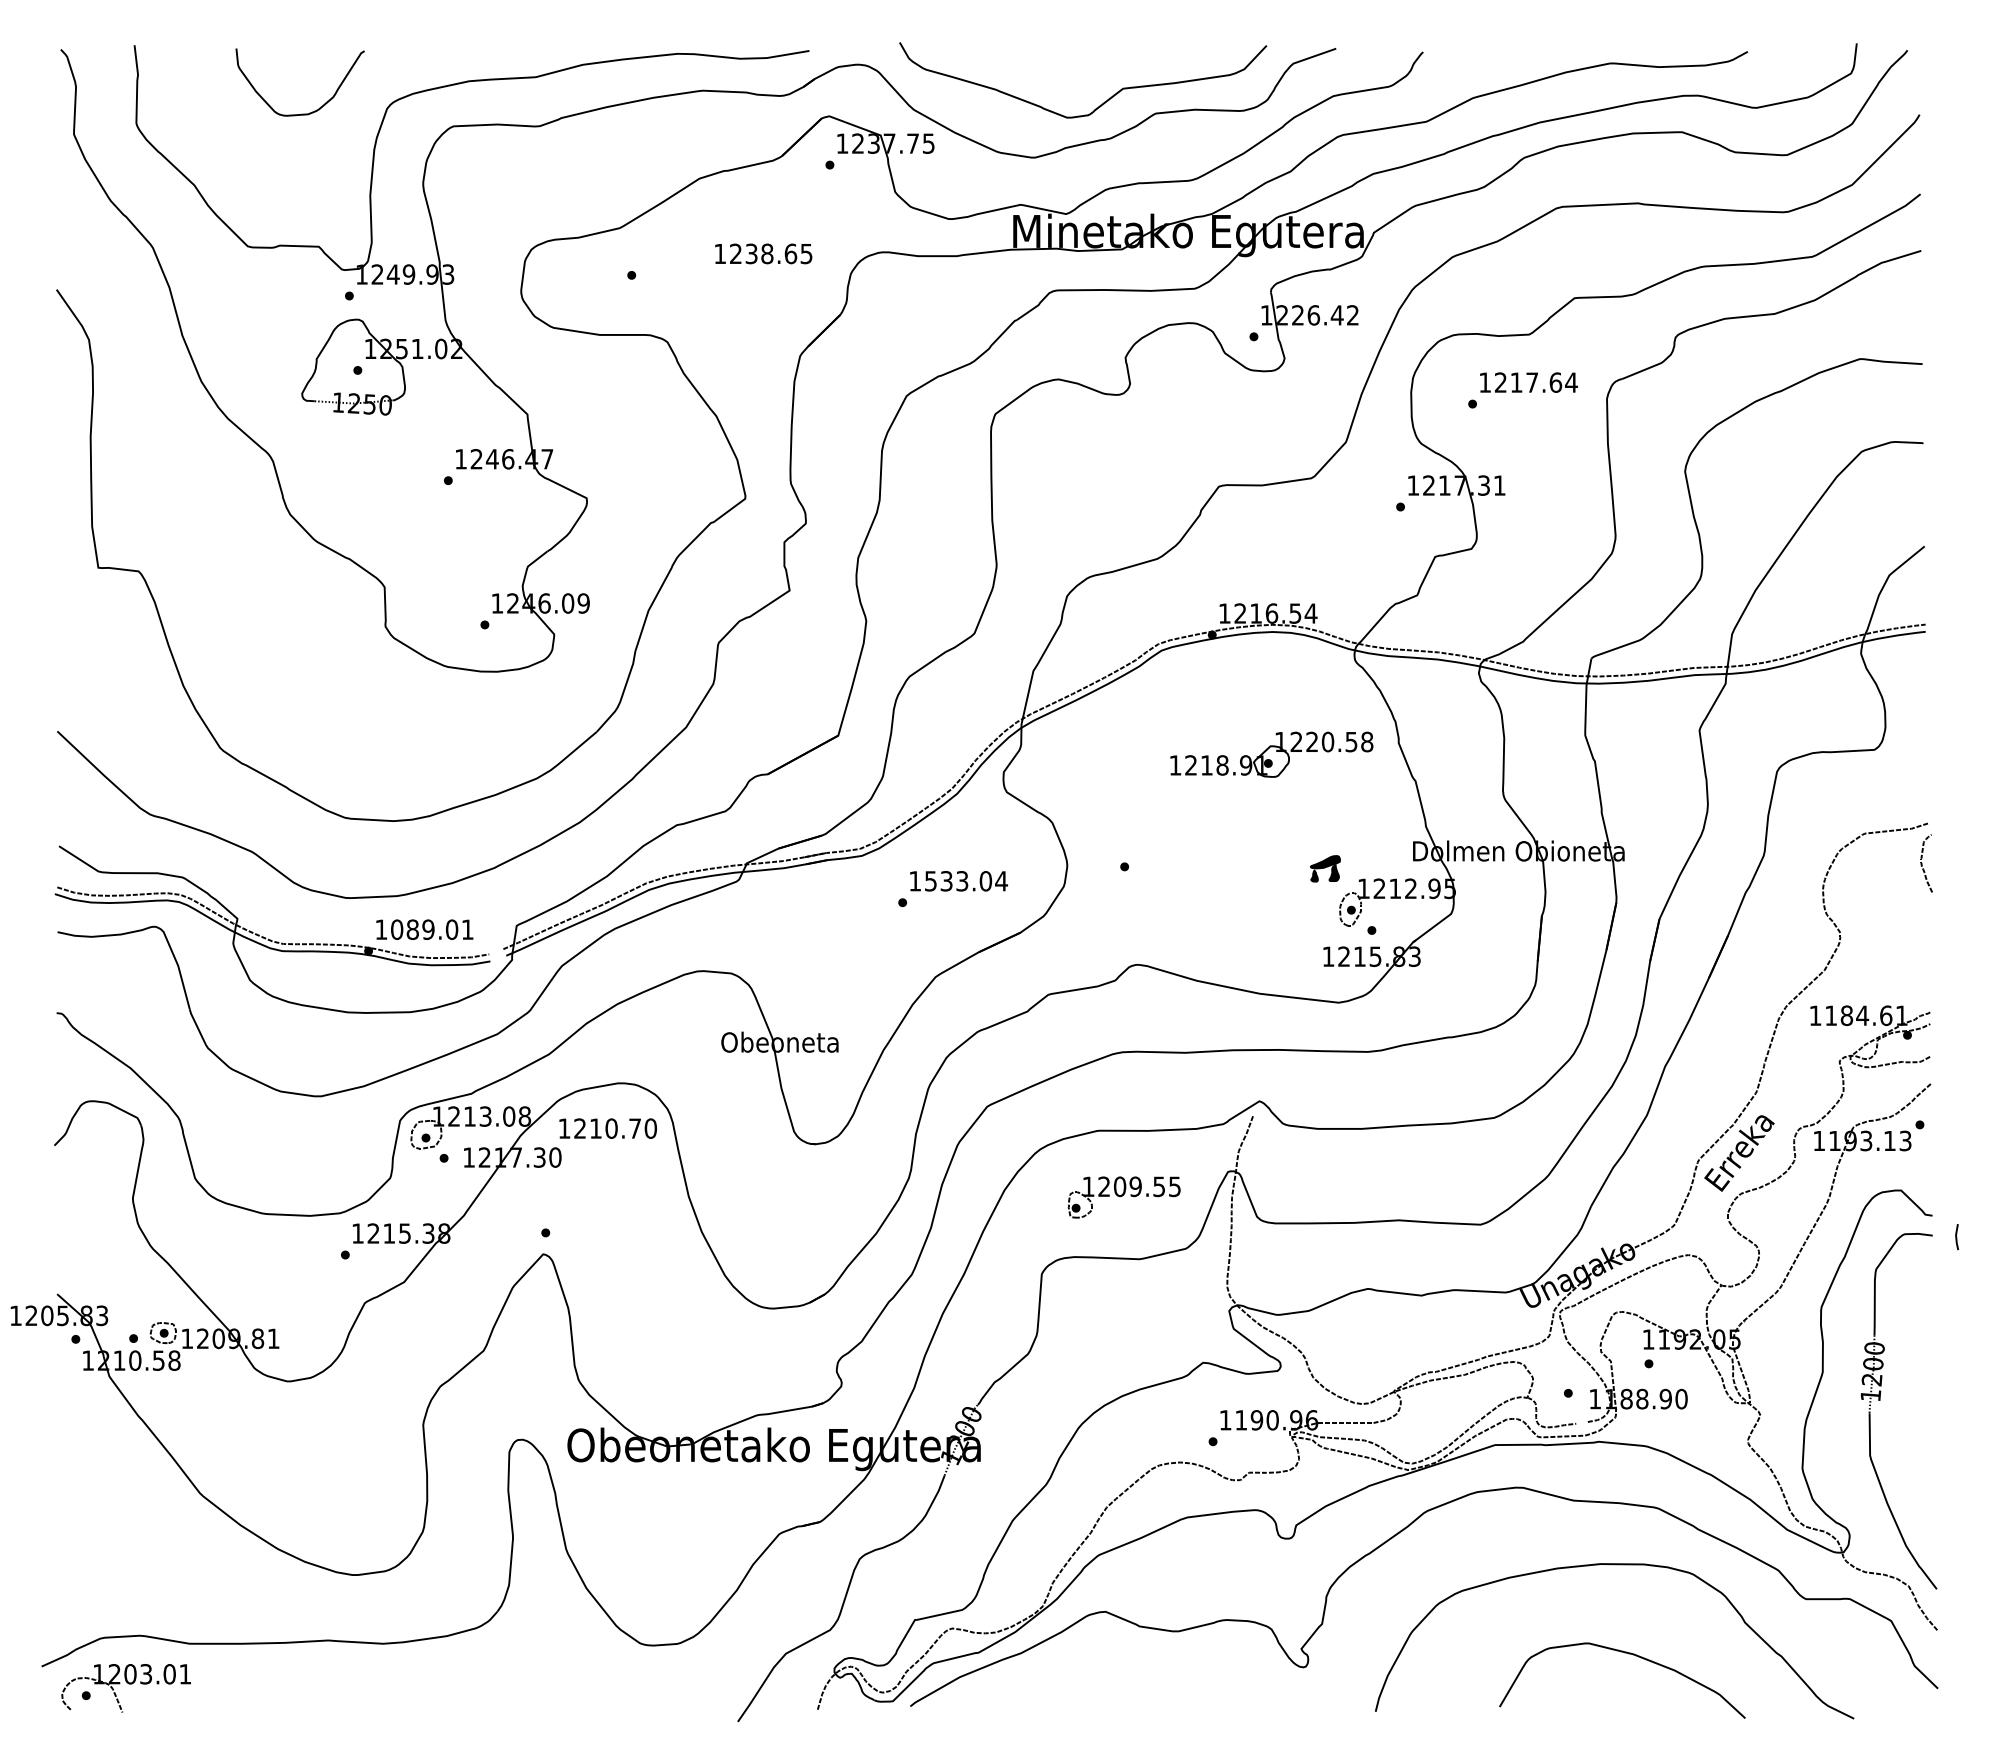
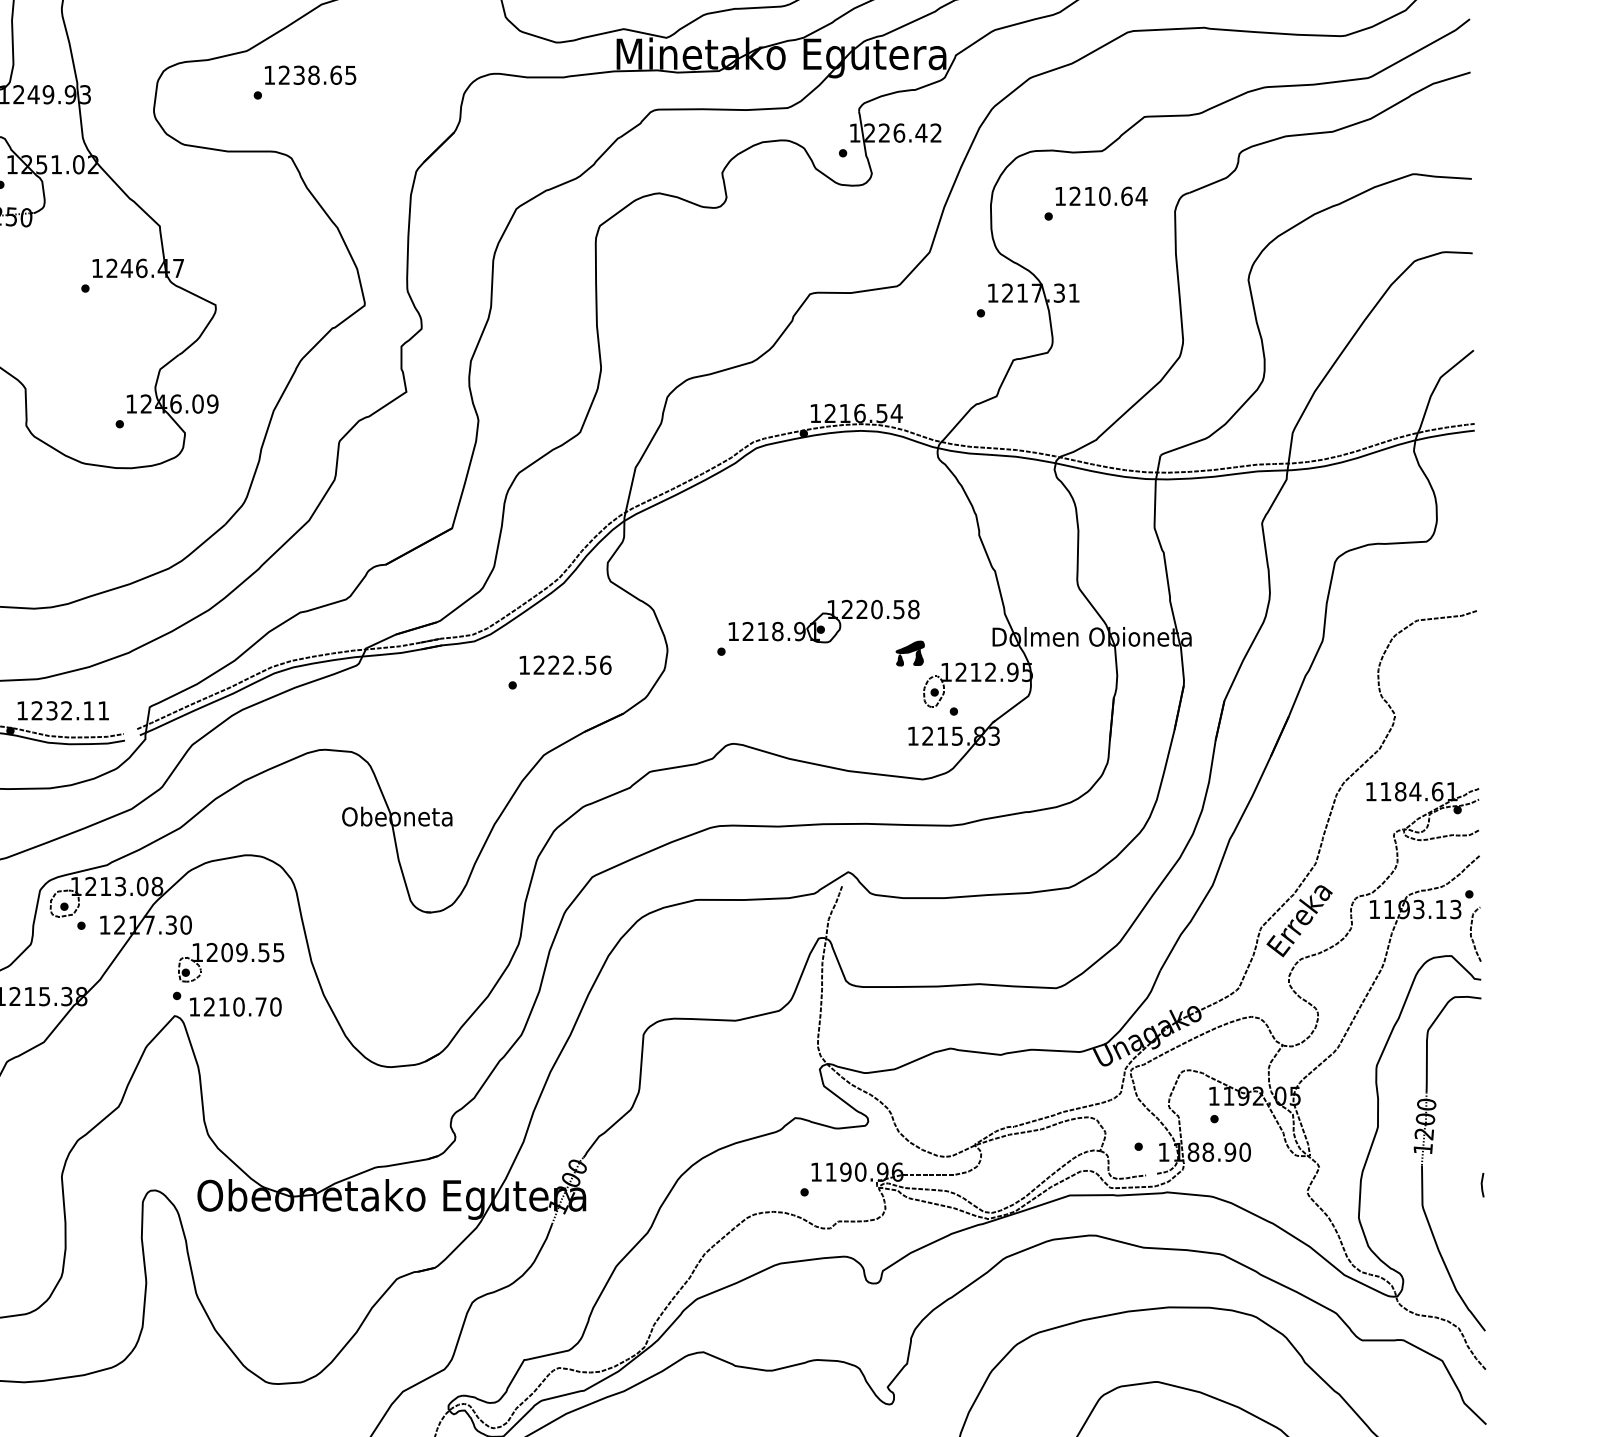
text: (763, 253) -> (310, 74), moved
text: (1532, 382) -> (1104, 196), 1217.64 -> 1210.64
part: (1271, 754) -> (823, 621), moved
curve: (1922, 863) -> (1471, 934), moved
text: (966, 881) -> (572, 665), 1533.04 -> 1222.56
text: (424, 929) -> (63, 710), 1089.01 -> 1232.11
text: (607, 1128) -> (235, 1006), moved
part: (1123, 1197) -> (230, 962), moved
line: (1956, 1237) -> (1482, 1185), moved

